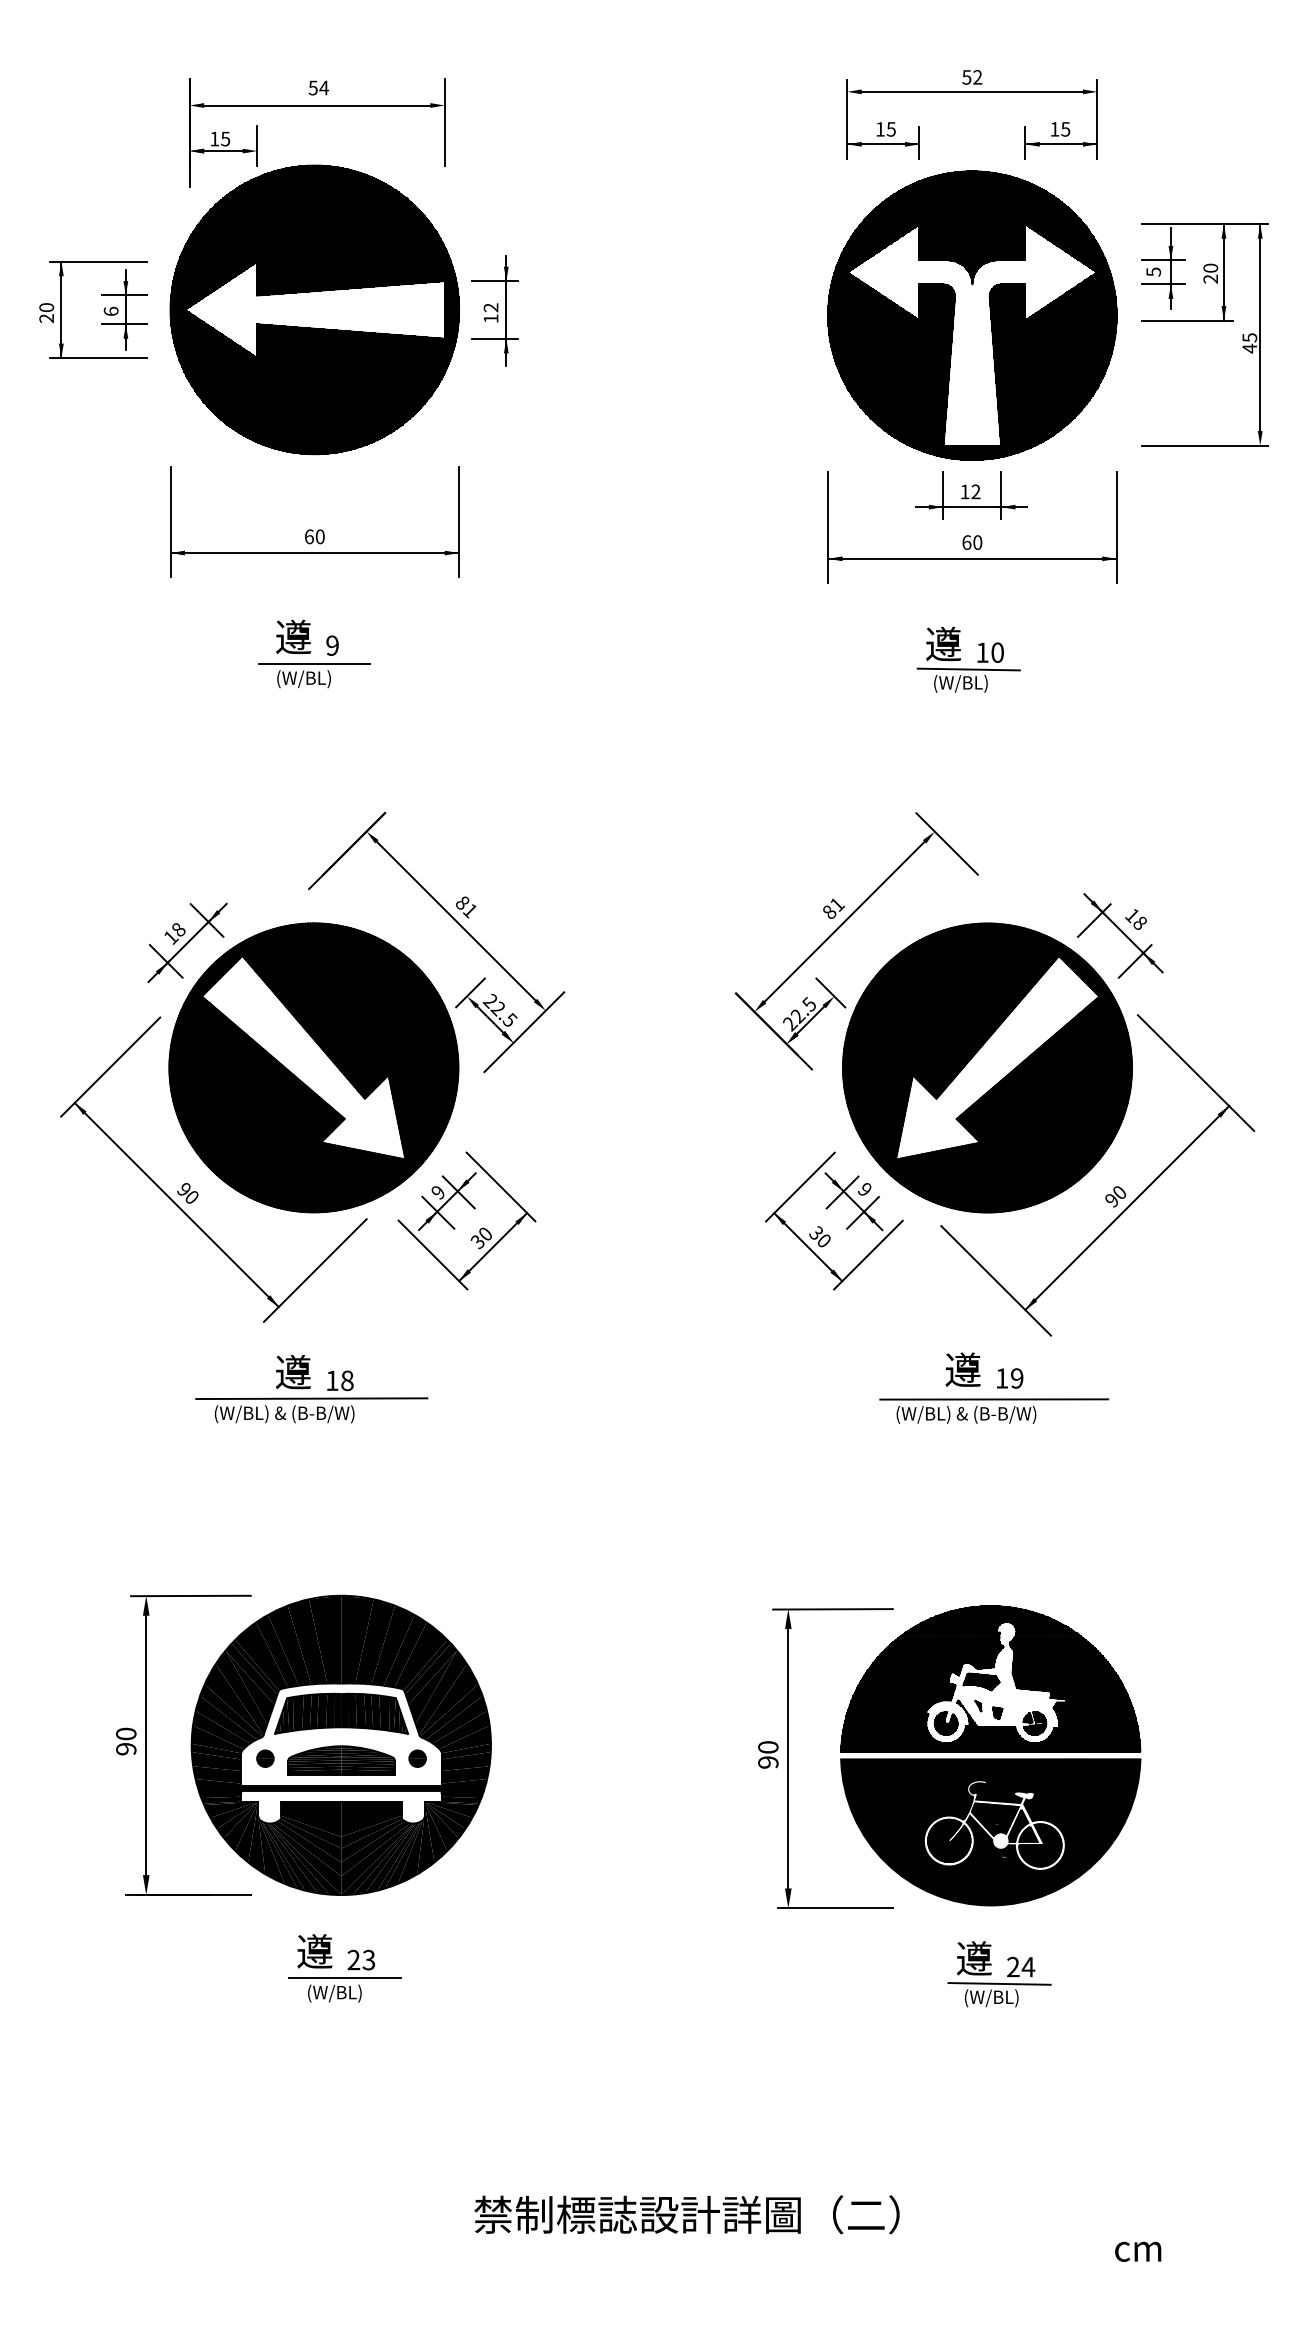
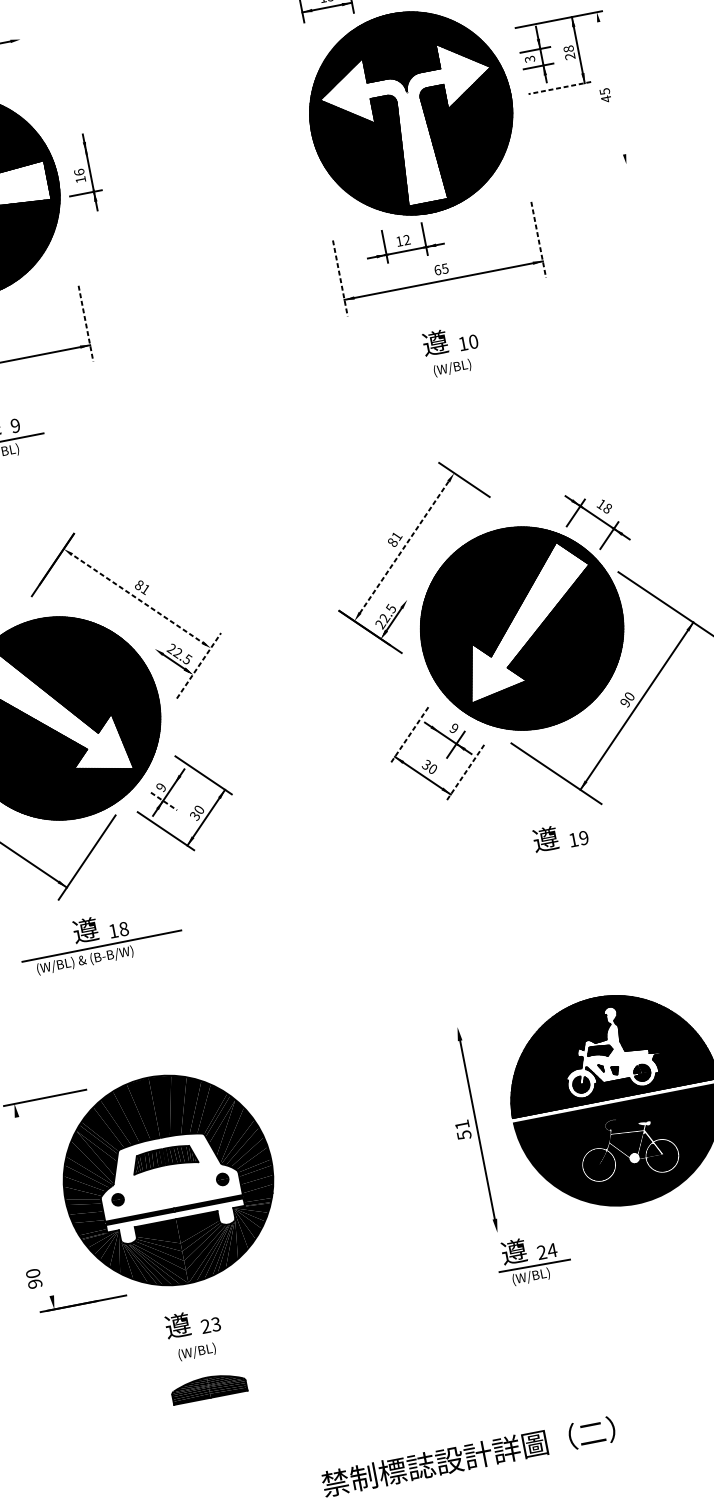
line: (444, 122) -> (22, 51), removed
text: (1210, 267) -> (568, 48), 20 -> 28
text: (1153, 271) -> (529, 58), 5 -> 3
line: (494, 281) -> (78, 153), removed
text: (490, 307) -> (78, 172), 12 -> 16
line: (1187, 320) -> (559, 88), solid -> dashed
line: (1260, 327) -> (610, 83), removed
line: (1204, 445) -> (588, 171), removed
part: (971, 495) -> (404, 243), moved
line: (459, 522) -> (86, 324), solid -> dashed
line: (828, 528) -> (340, 278), solid -> dashed
line: (1116, 528) -> (538, 240), solid -> dashed
text: (977, 542) -> (445, 268), 60 -> 65
line: (968, 669) -> (455, 357), removed
line: (458, 923) -> (139, 599), solid -> dashed
line: (842, 923) -> (403, 548), solid -> dashed
line: (470, 992) -> (156, 645), removed
line: (830, 992) -> (404, 597), removed
line: (524, 1031) -> (199, 665), solid -> dashed
line: (800, 1187) -> (409, 735), solid -> dashed
line: (458, 1192) -> (175, 784), removed
line: (842, 1192) -> (439, 733), removed
line: (438, 1212) -> (164, 801), solid -> dashed
line: (868, 1255) -> (465, 773), solid -> dashed
part: (994, 1410) -> (572, 863), removed
line: (832, 1609) -> (487, 1021), removed
part: (341, 1713) -> (164, 1158), size x0.7
text: (126, 1741) -> (34, 1278), moved
line: (146, 1746) -> (34, 1207), removed
text: (768, 1754) -> (463, 1129), 90 -> 51
part: (341, 1760) -> (208, 1387), moved
line: (834, 1908) -> (529, 1226), removed
part: (991, 1974) -> (527, 1260), moved
line: (344, 1978) -> (201, 1340), removed

